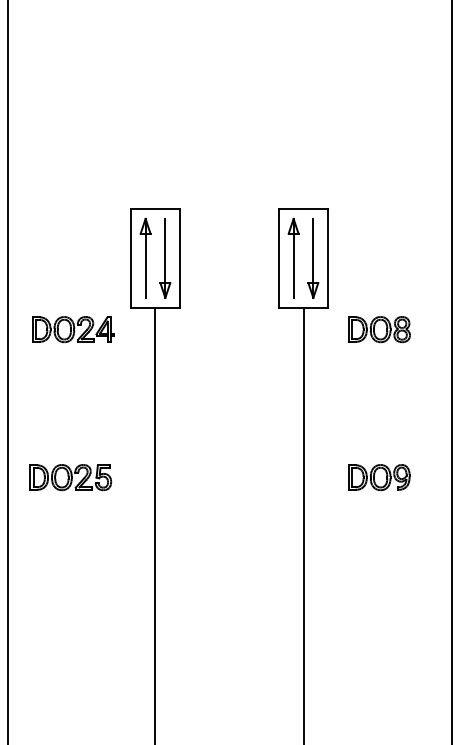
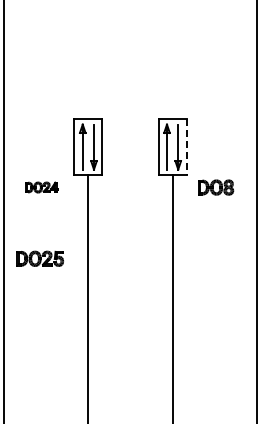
line: (327, 259) -> (186, 147), solid -> dashed
part: (73, 329) -> (41, 187), size x0.7
part: (69, 477) -> (39, 258), moved
part: (378, 477) -> (215, 271), removed

